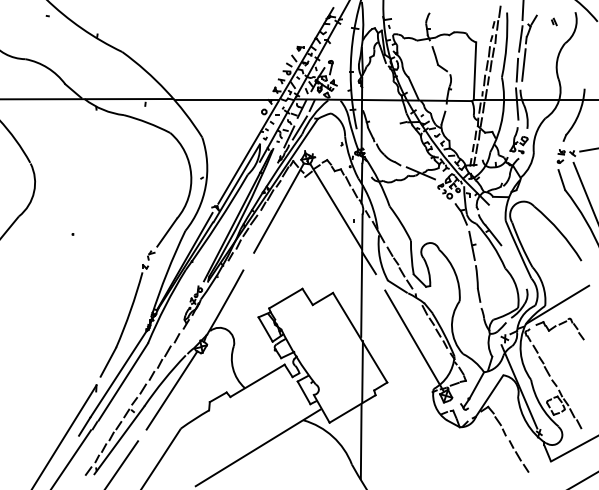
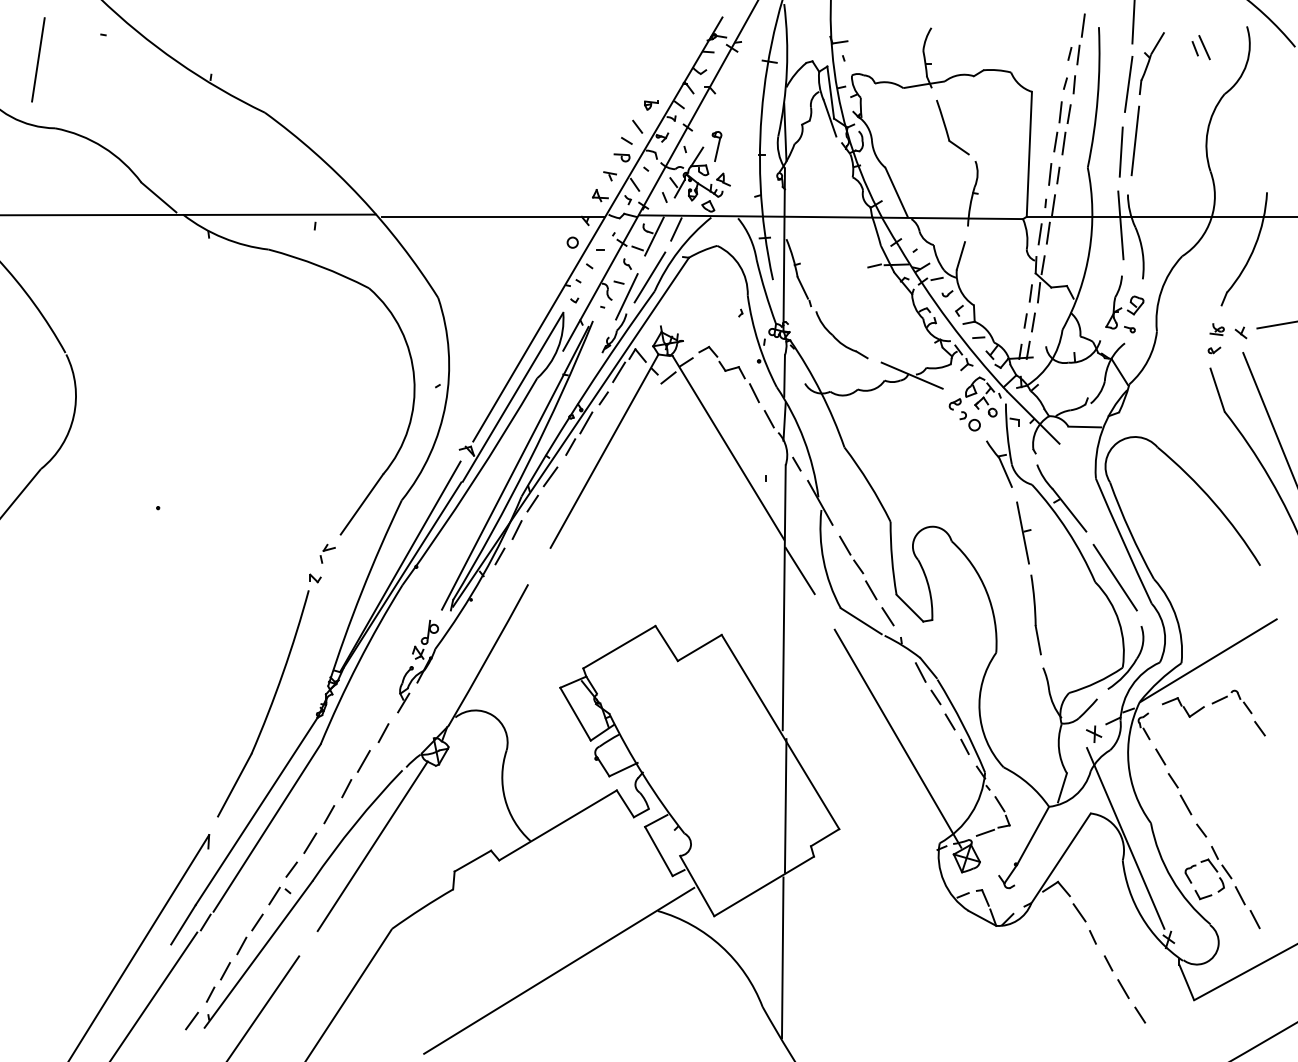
part: (554, 21) -> (1201, 46), size x1.67
line: (17, 27) -> (37, 59), added
line: (514, 266) -> (1114, 577), added

